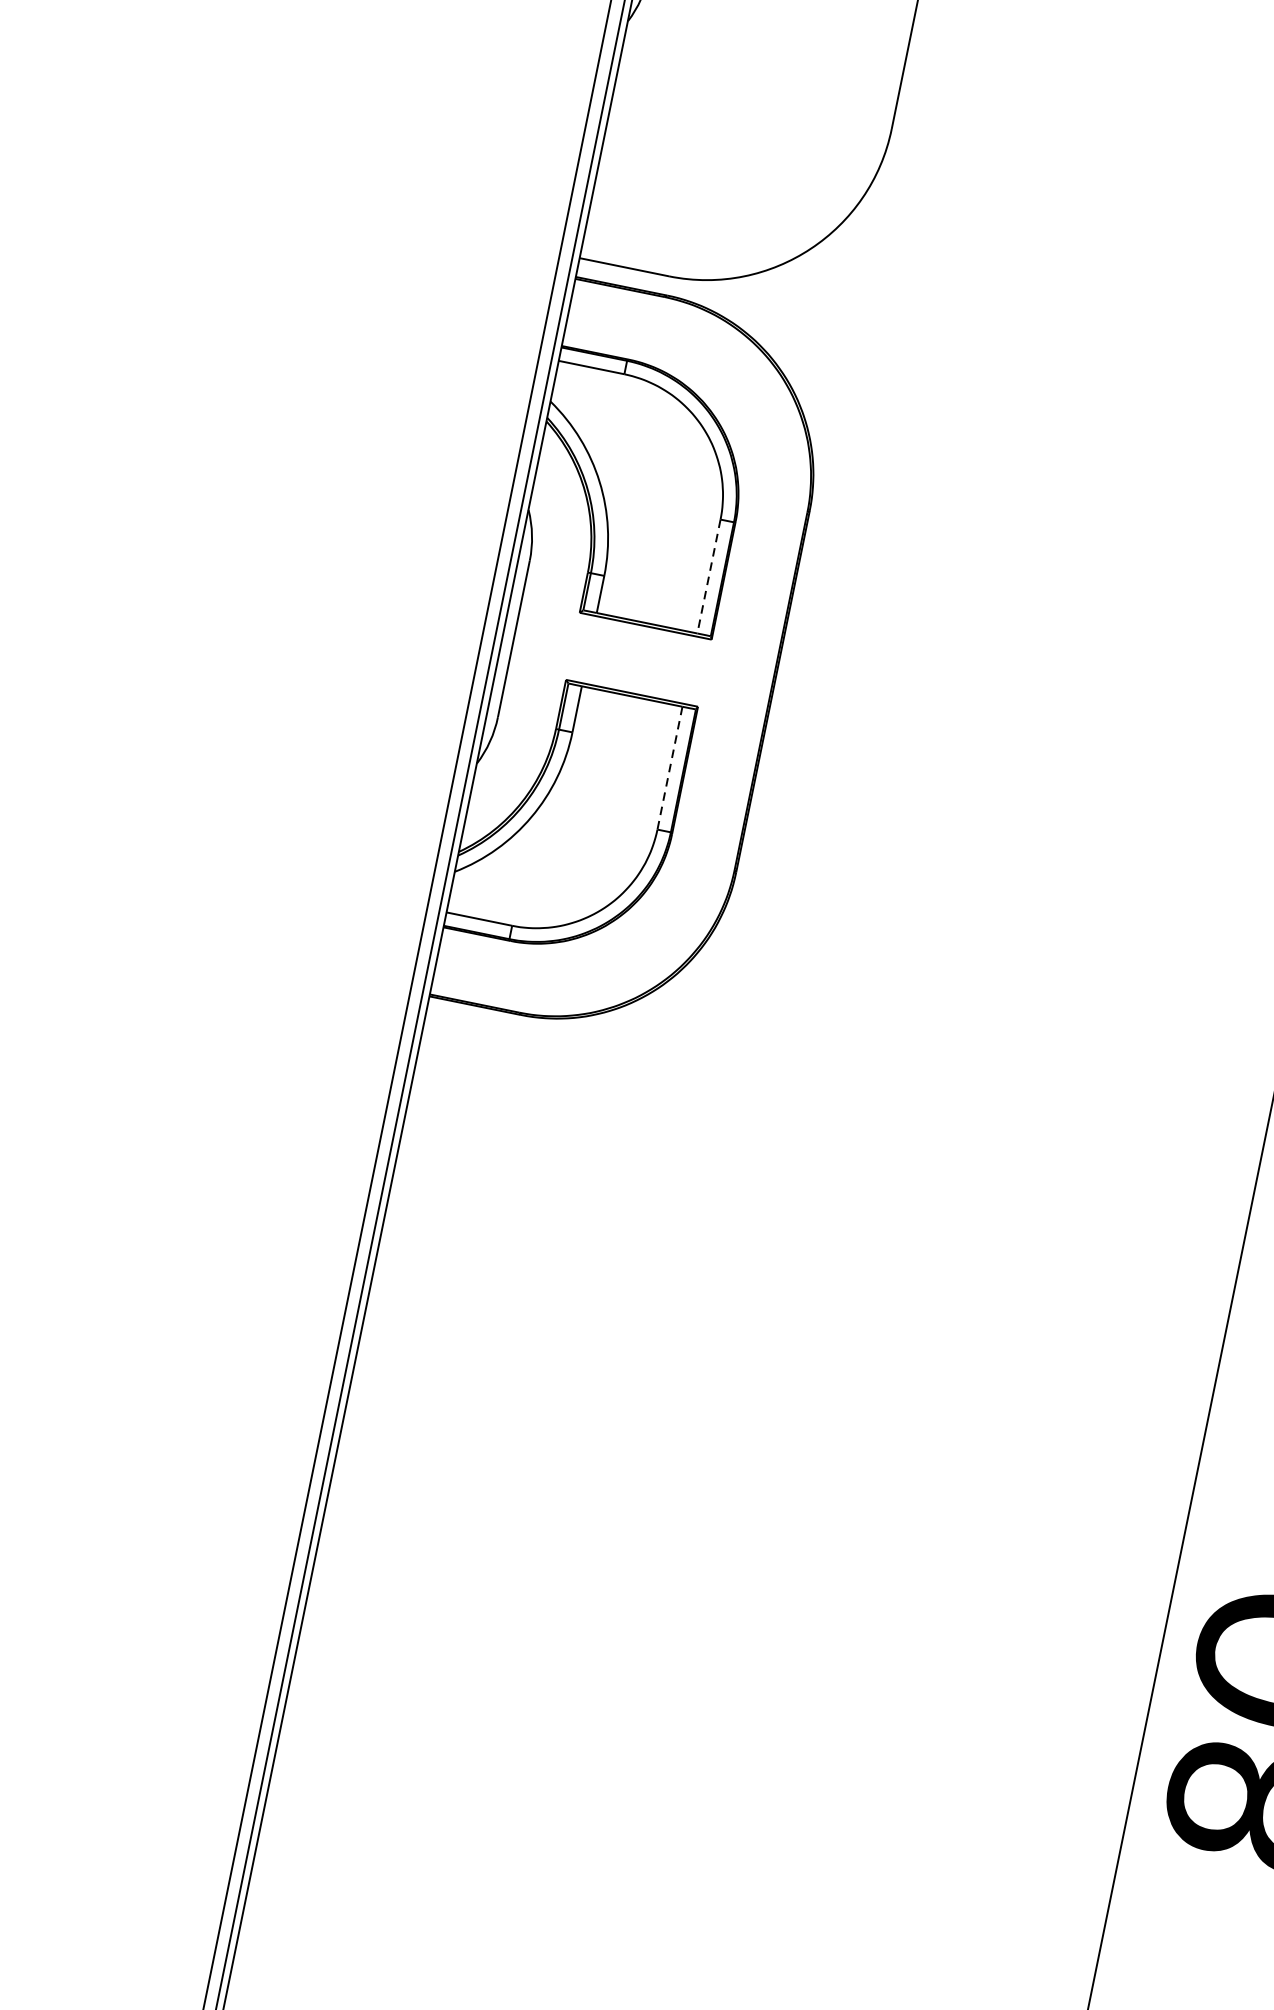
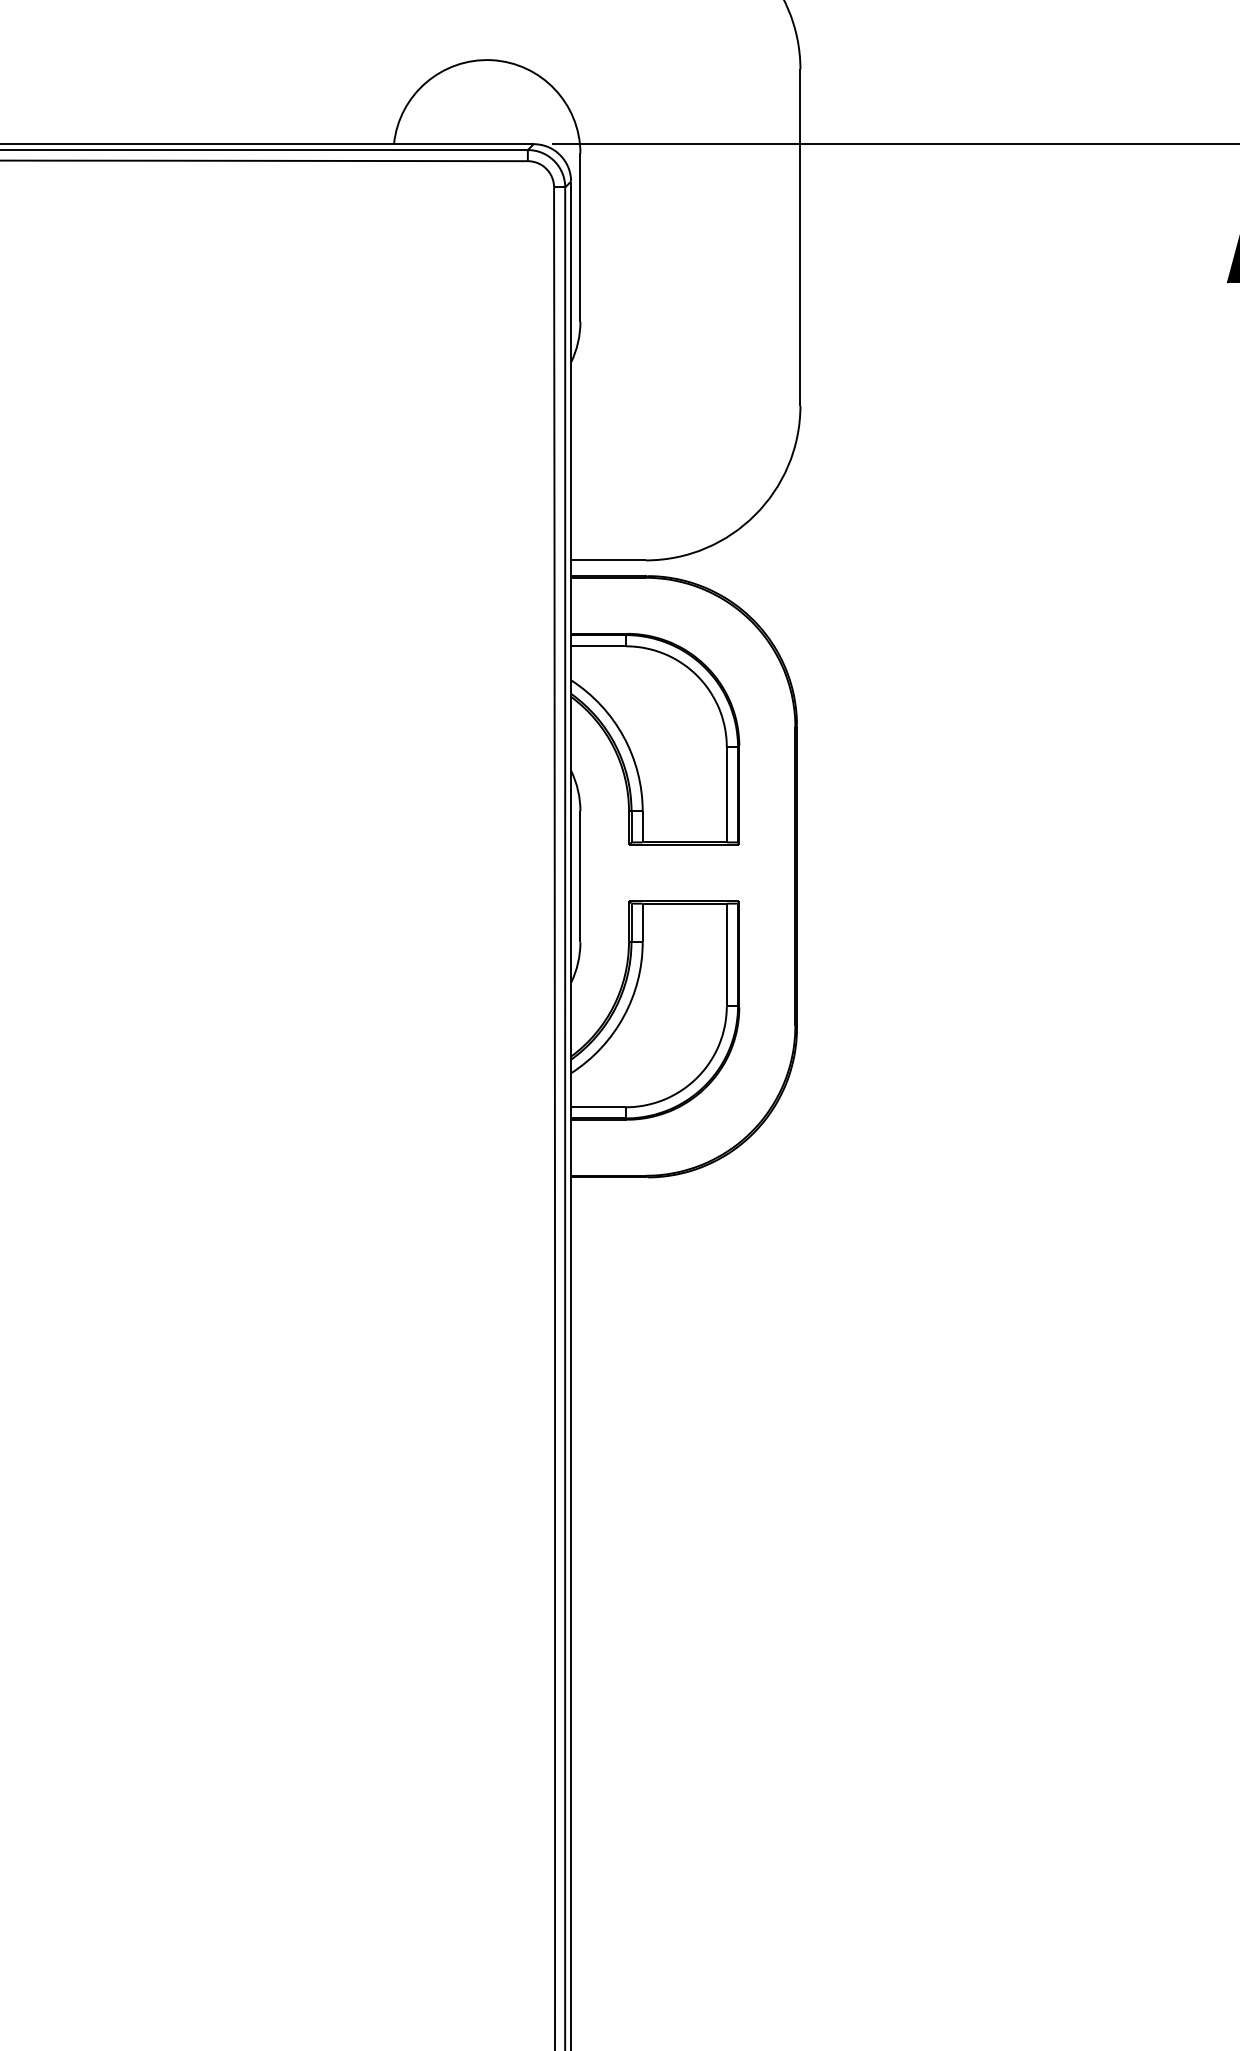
line: (708, 576) -> (726, 794), dashed -> solid
line: (669, 768) -> (726, 955), dashed -> solid

